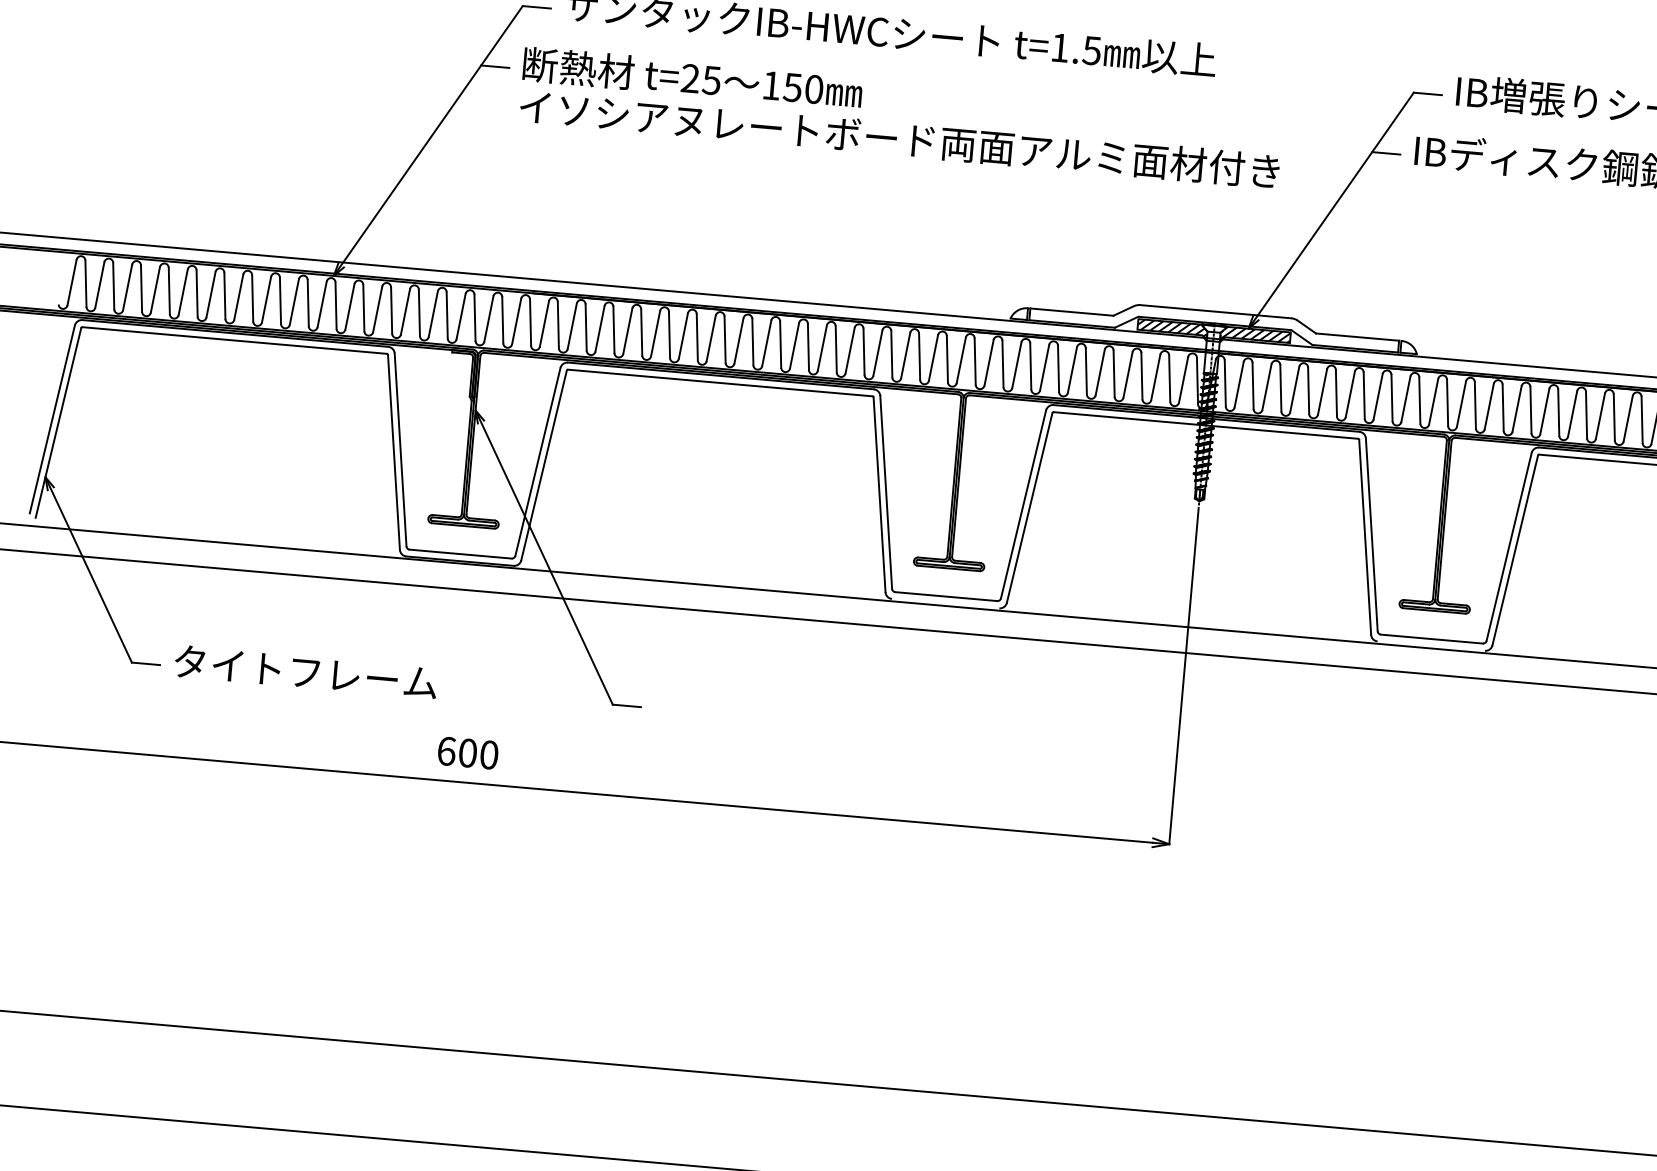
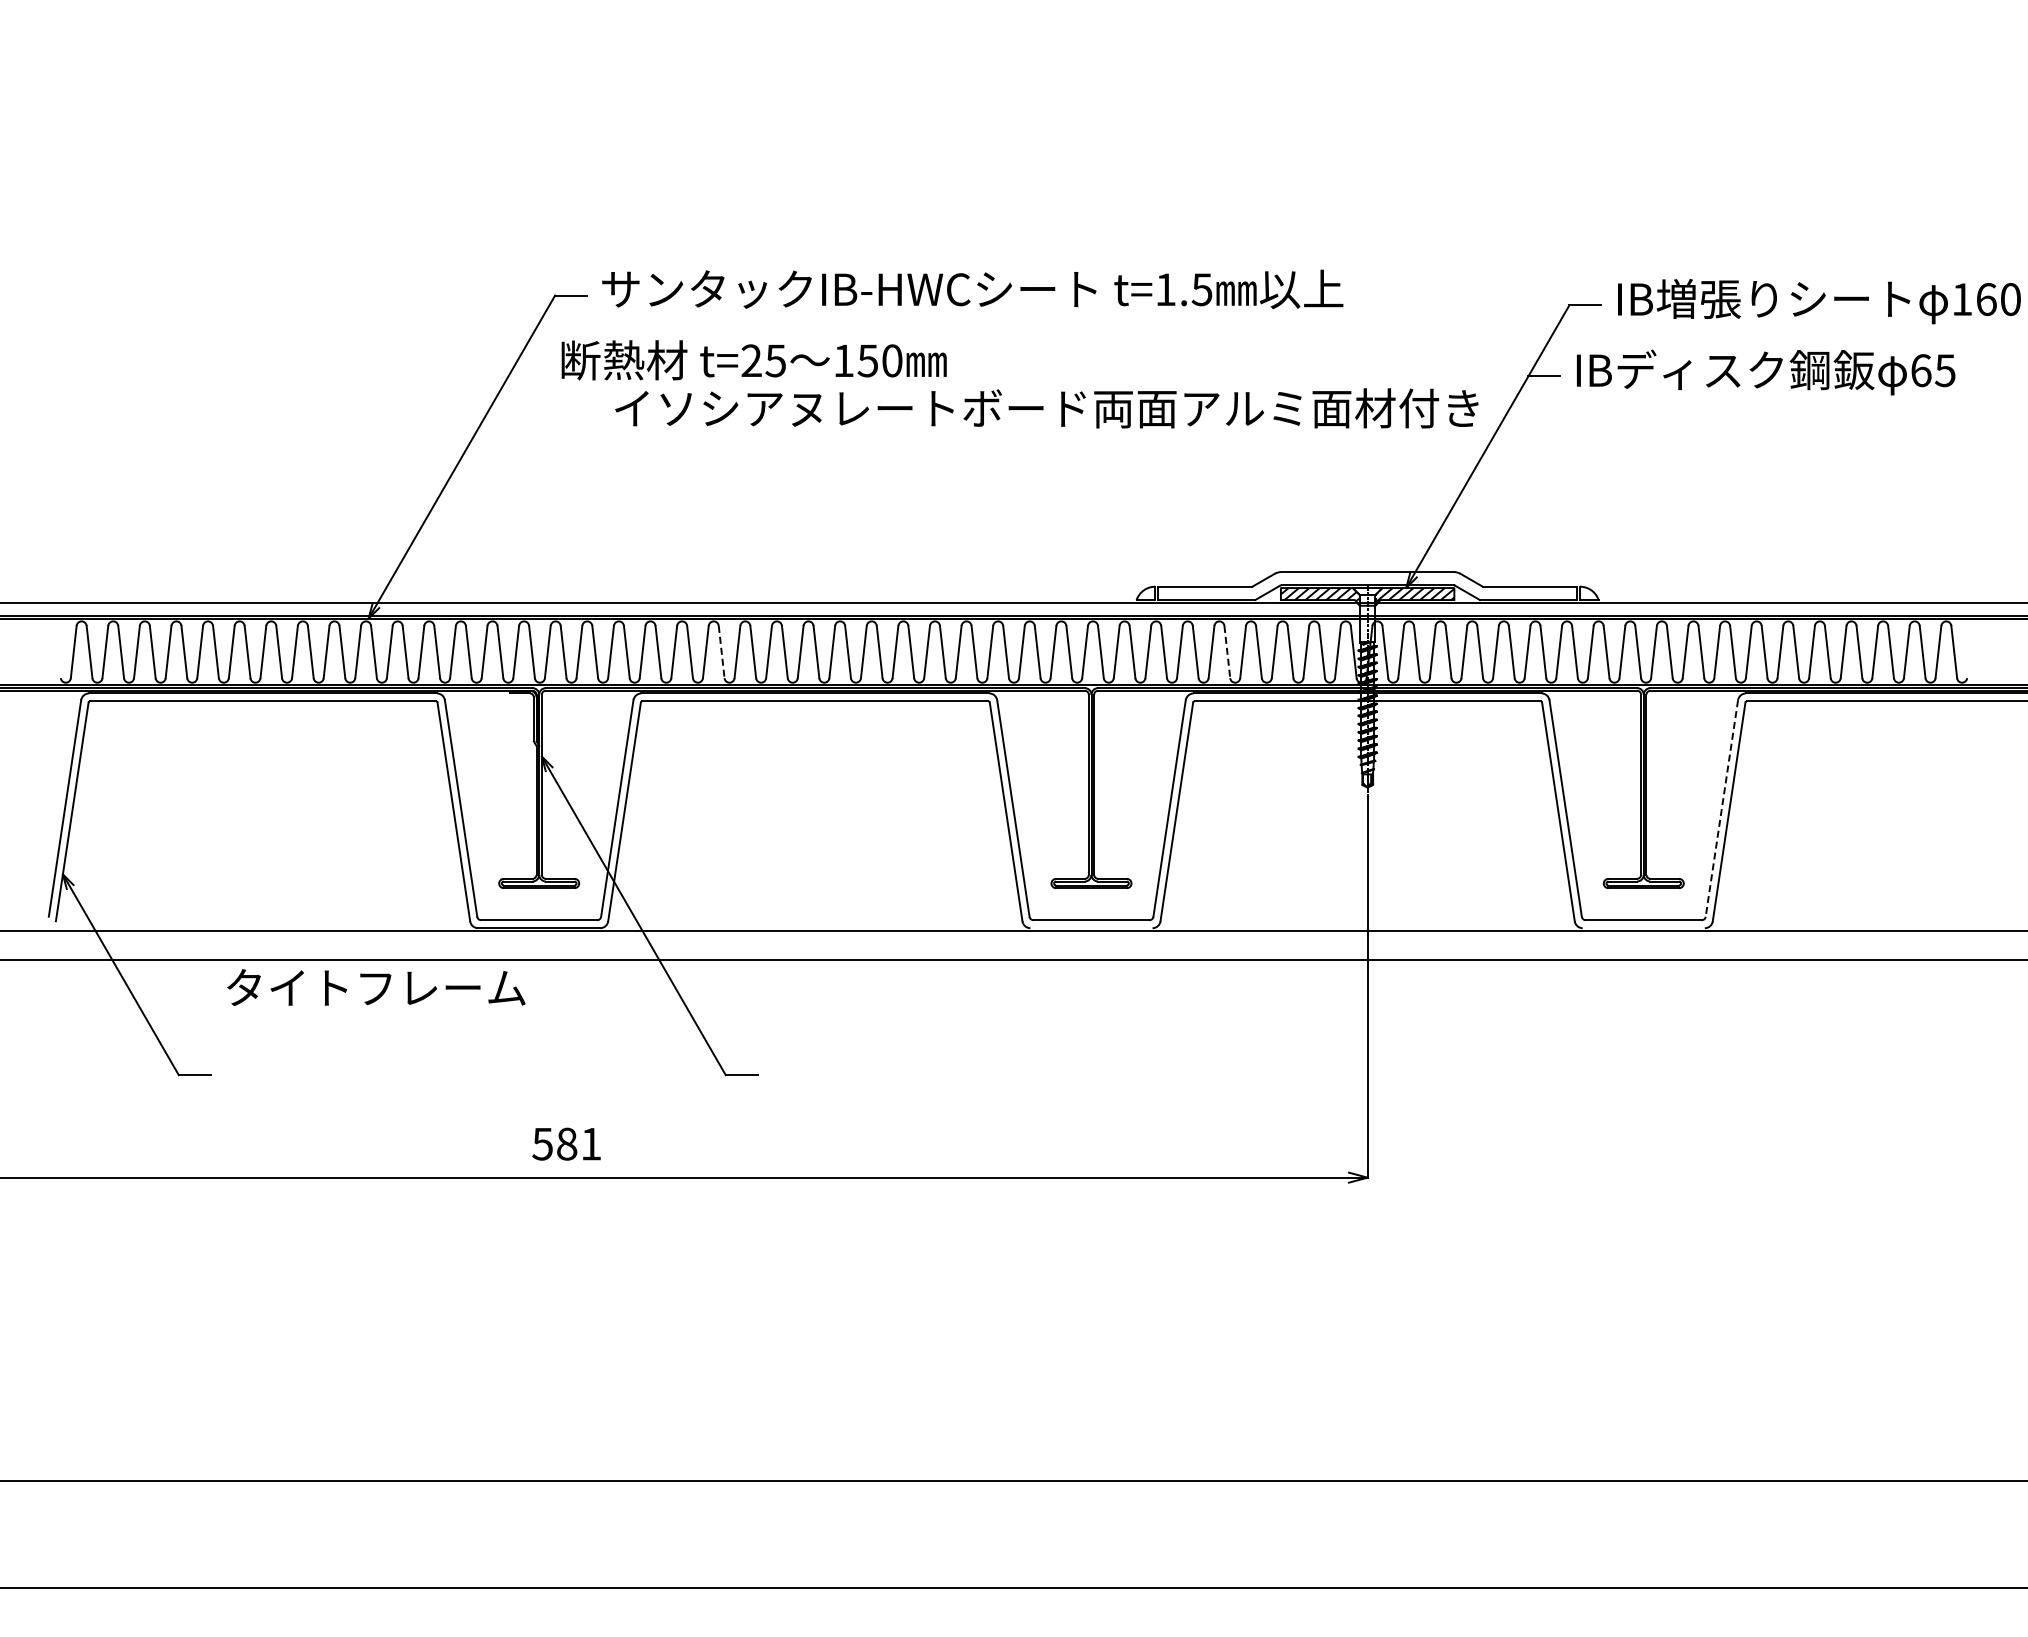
line: (495, 66) -> (530, 366), removed
text: (899, 139) -> (1046, 408), moved
line: (641, 332) -> (721, 652), solid -> dashed
line: (1086, 371) -> (1227, 652), solid -> dashed
line: (1508, 546) -> (1721, 808), solid -> dashed
text: (306, 671) -> (376, 987), moved
text: (467, 752) -> (566, 1143), 600 -> 581

